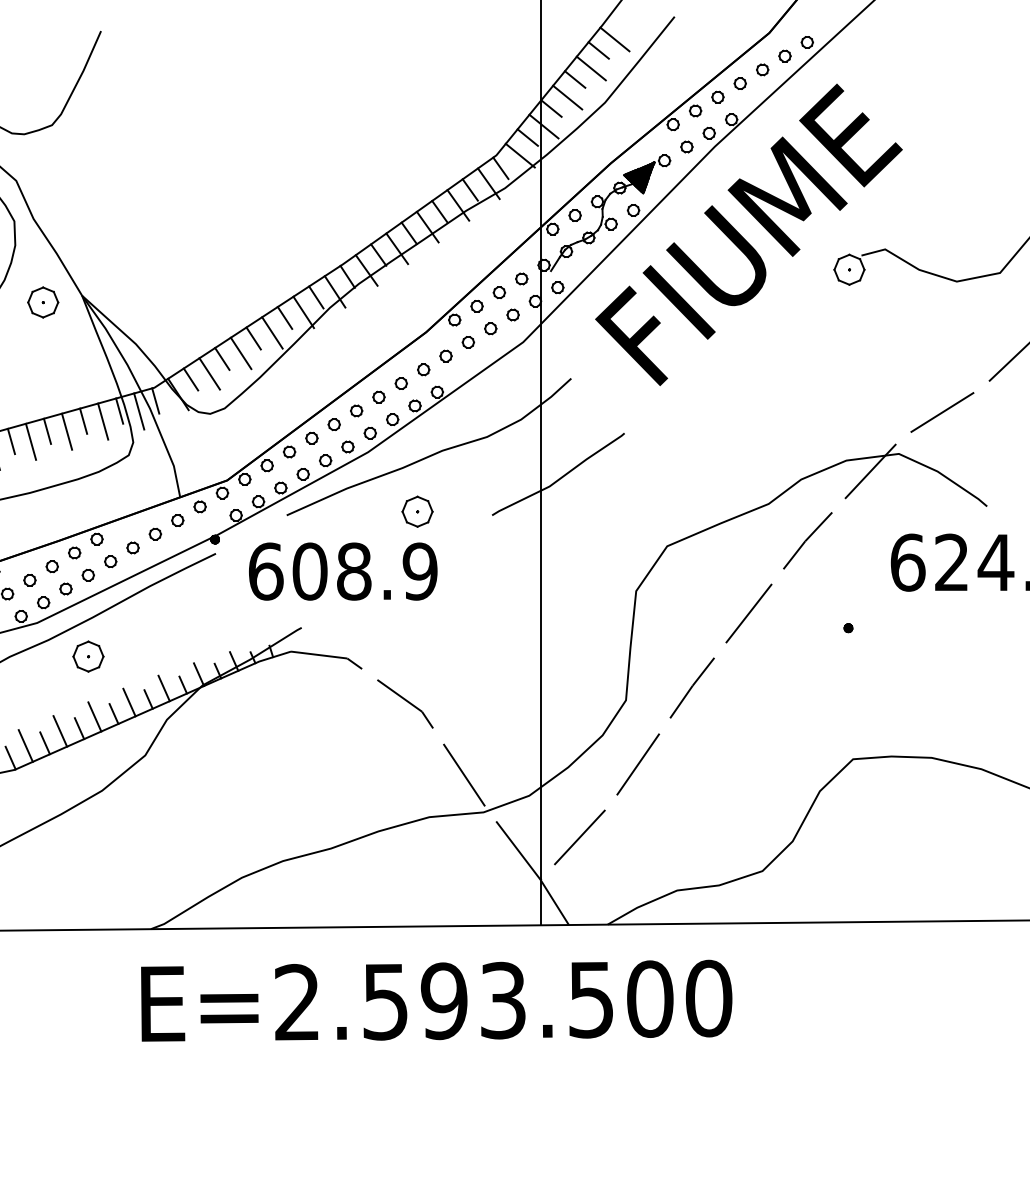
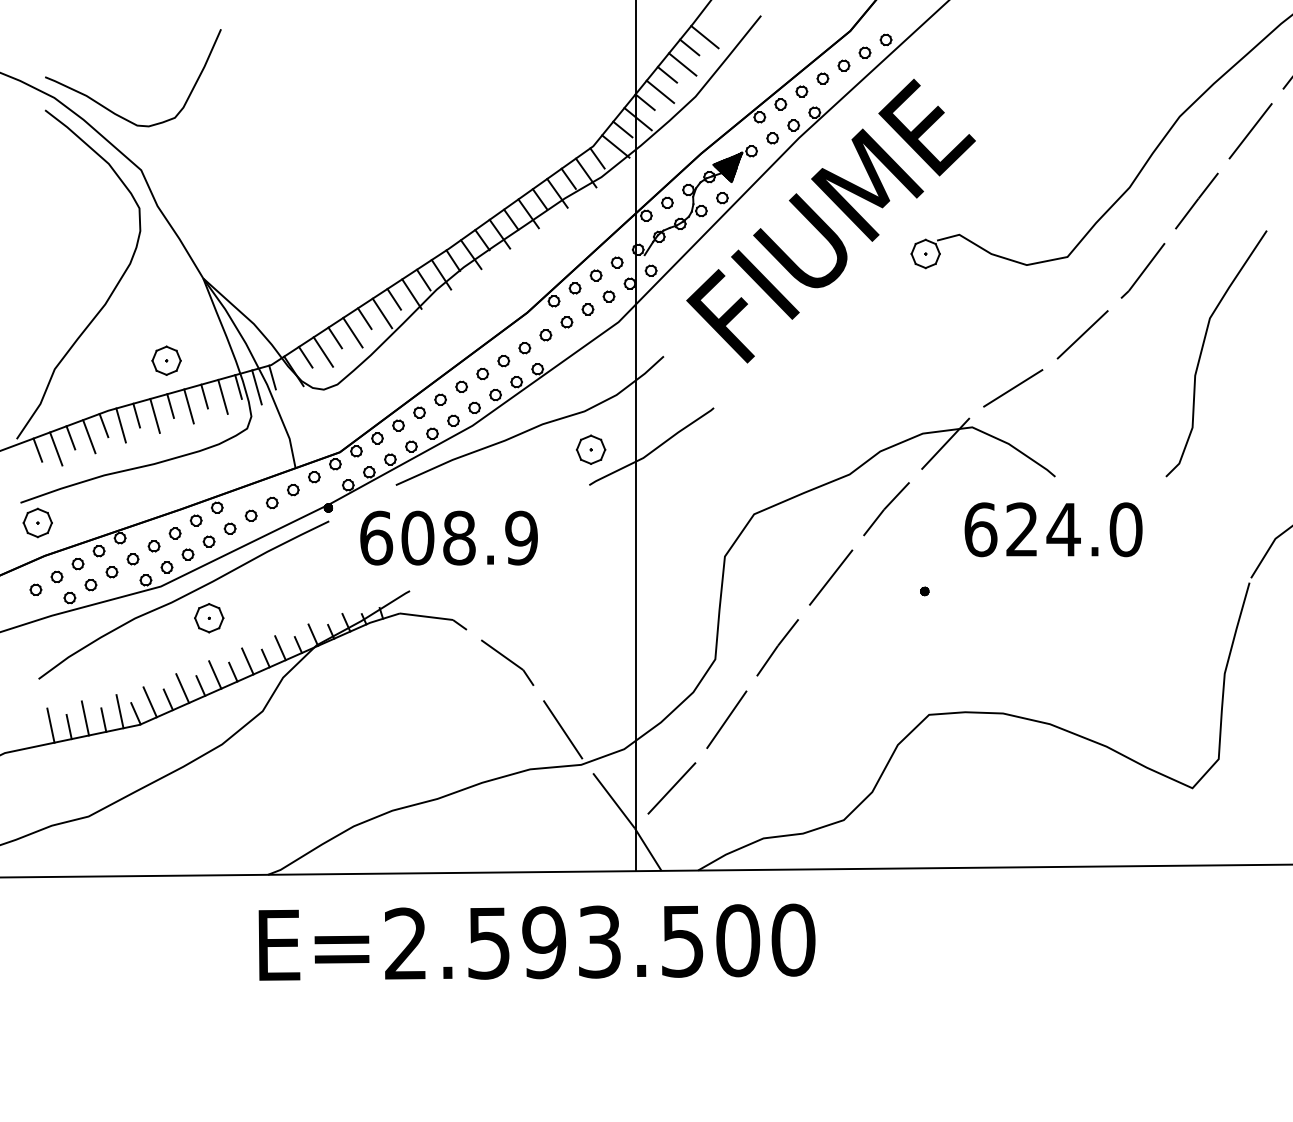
part: (43, 302) -> (166, 360), moved
part: (416, 511) -> (590, 449), moved

